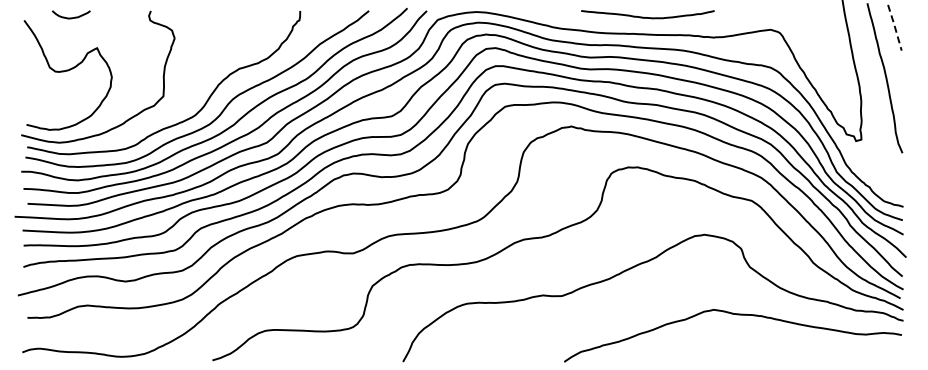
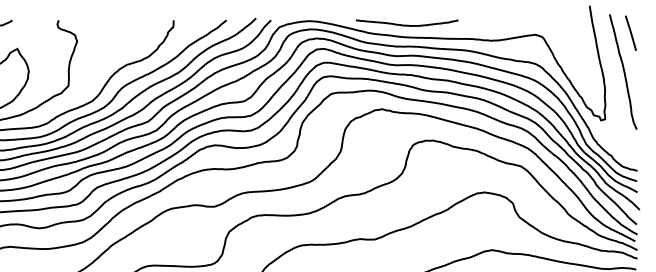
curve: (647, 17) -> (406, 25), moved
line: (895, 27) -> (631, 33), dashed -> solid

